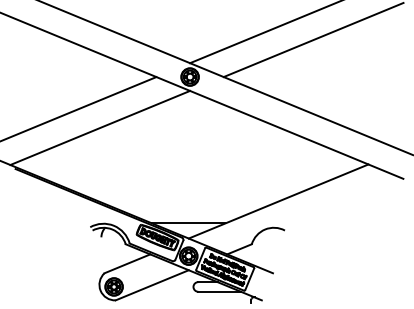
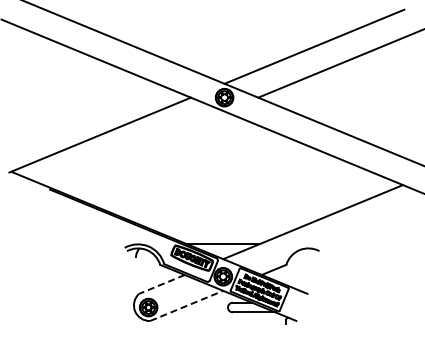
line: (99, 127) -> (134, 148), removed
line: (126, 263) -> (161, 284), solid -> dashed
line: (151, 284) -> (186, 305), solid -> dashed

